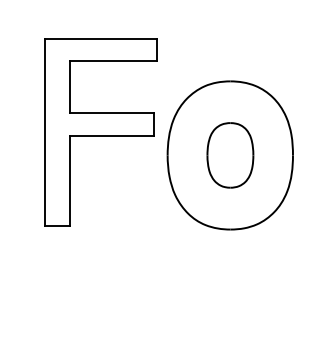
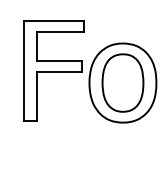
part: (229, 154) -> (122, 82), size x1.67

